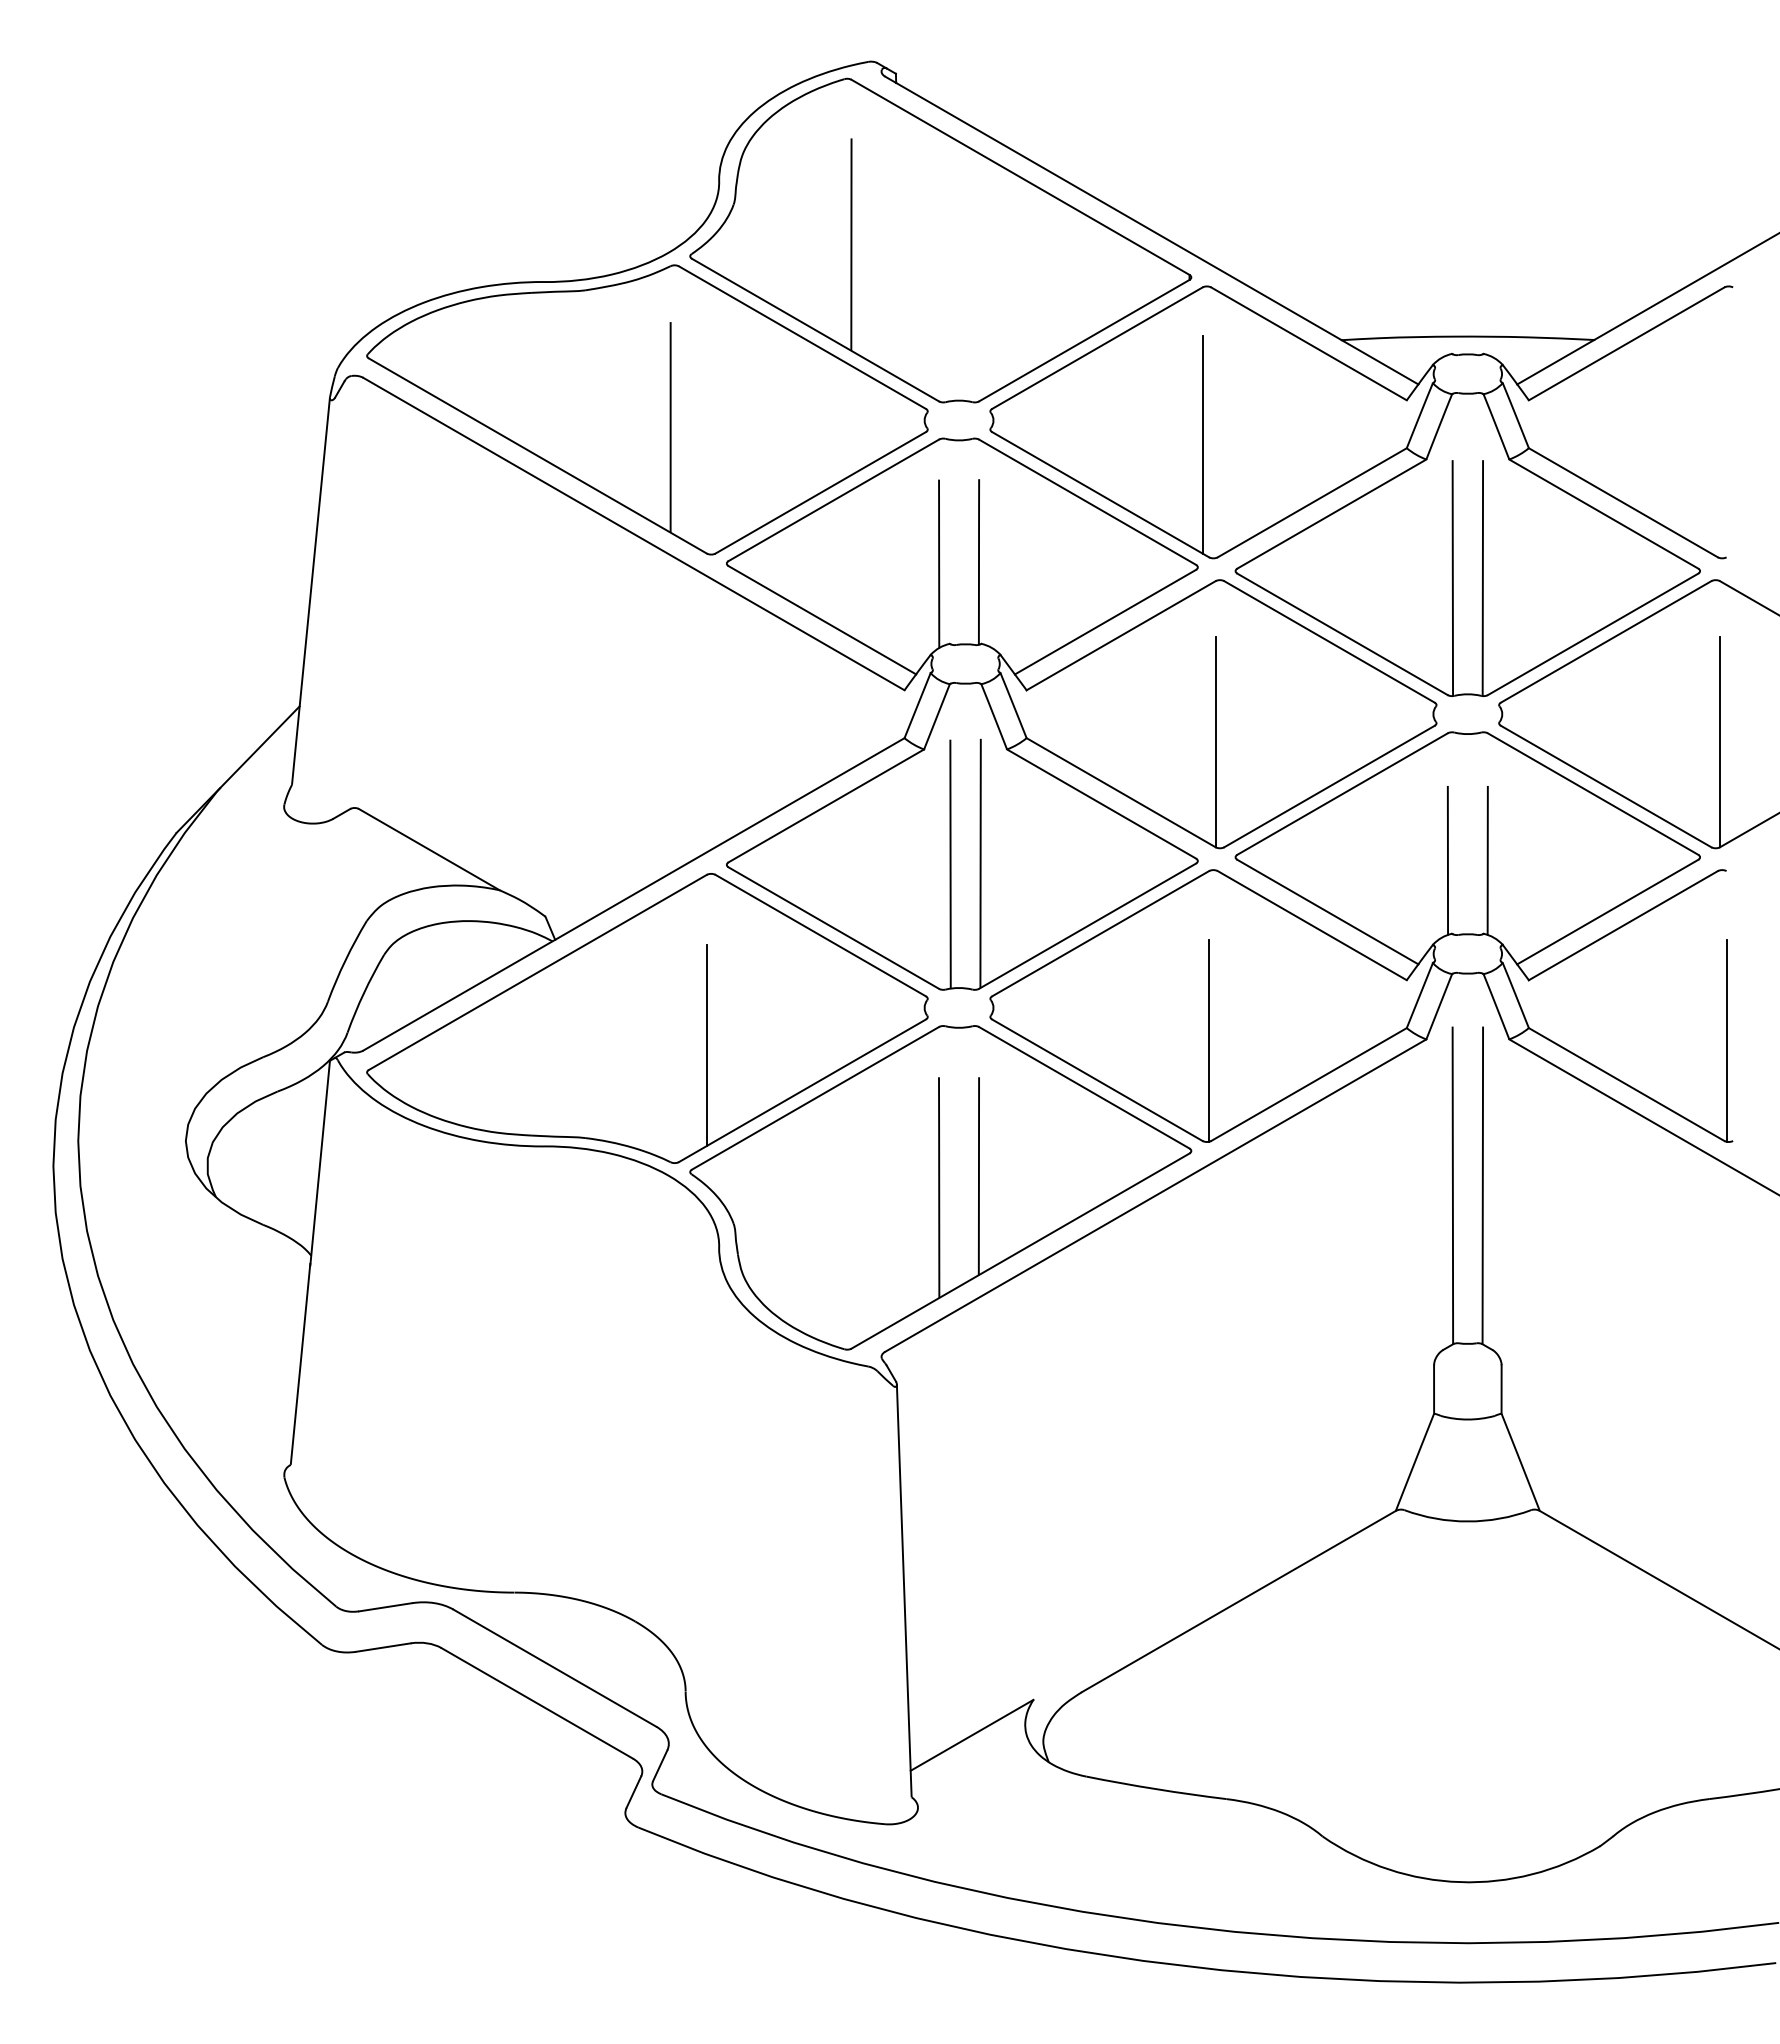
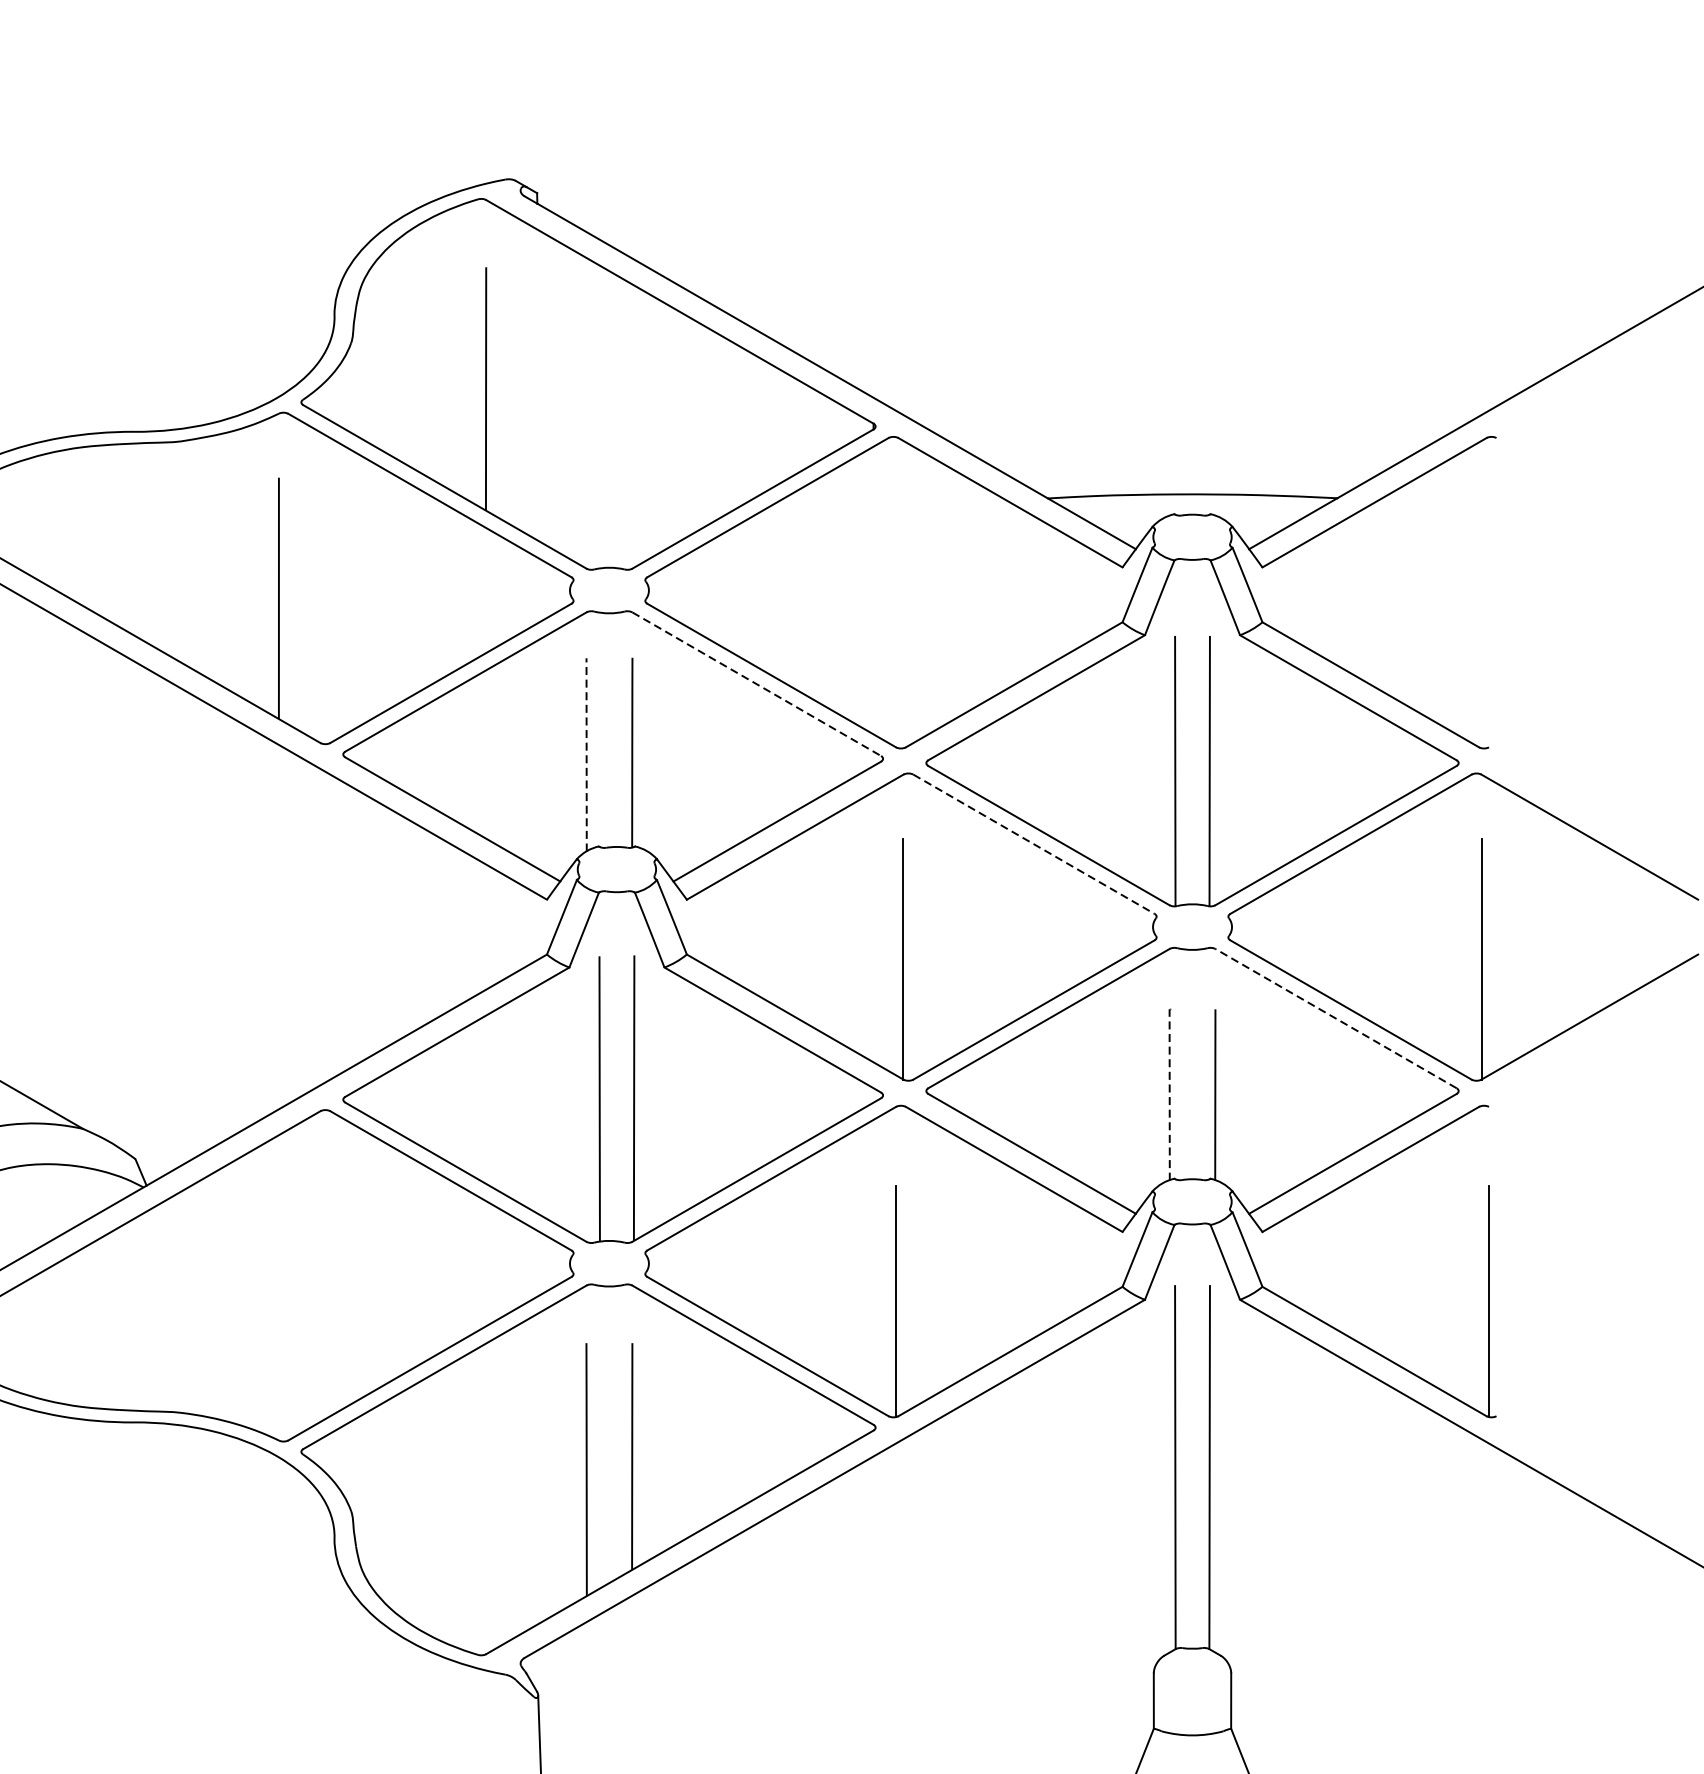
line: (1202, 444) -> (888, 618), removed
line: (1088, 502) -> (757, 684), solid -> dashed
line: (939, 563) -> (587, 754), solid -> dashed
line: (1329, 642) -> (1033, 844), solid -> dashed
line: (1592, 793) -> (1335, 1017), solid -> dashed
line: (1447, 859) -> (1169, 1093), solid -> dashed
line: (706, 1045) -> (320, 1306), removed

